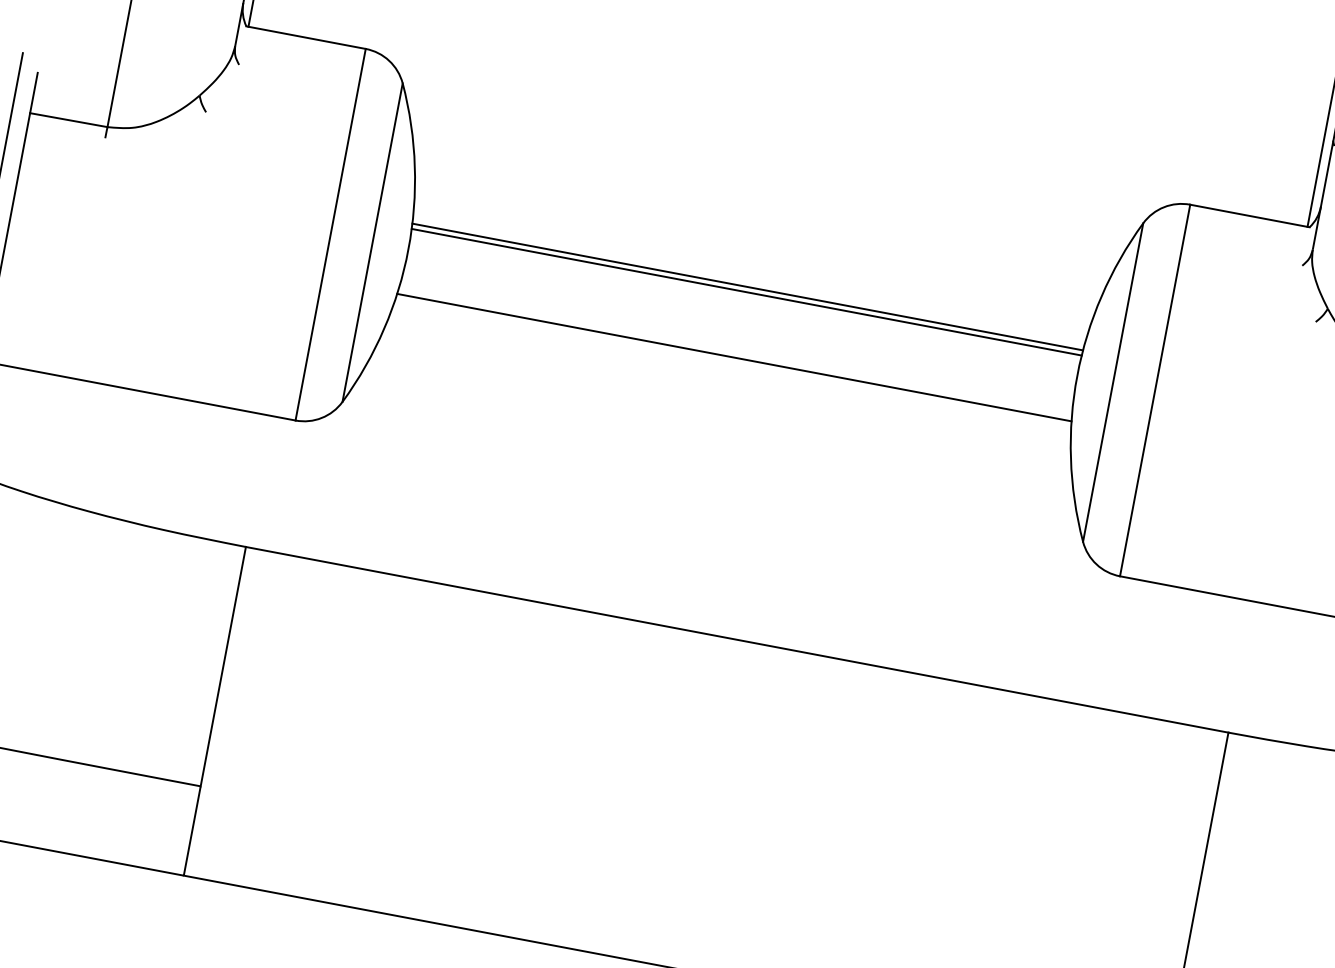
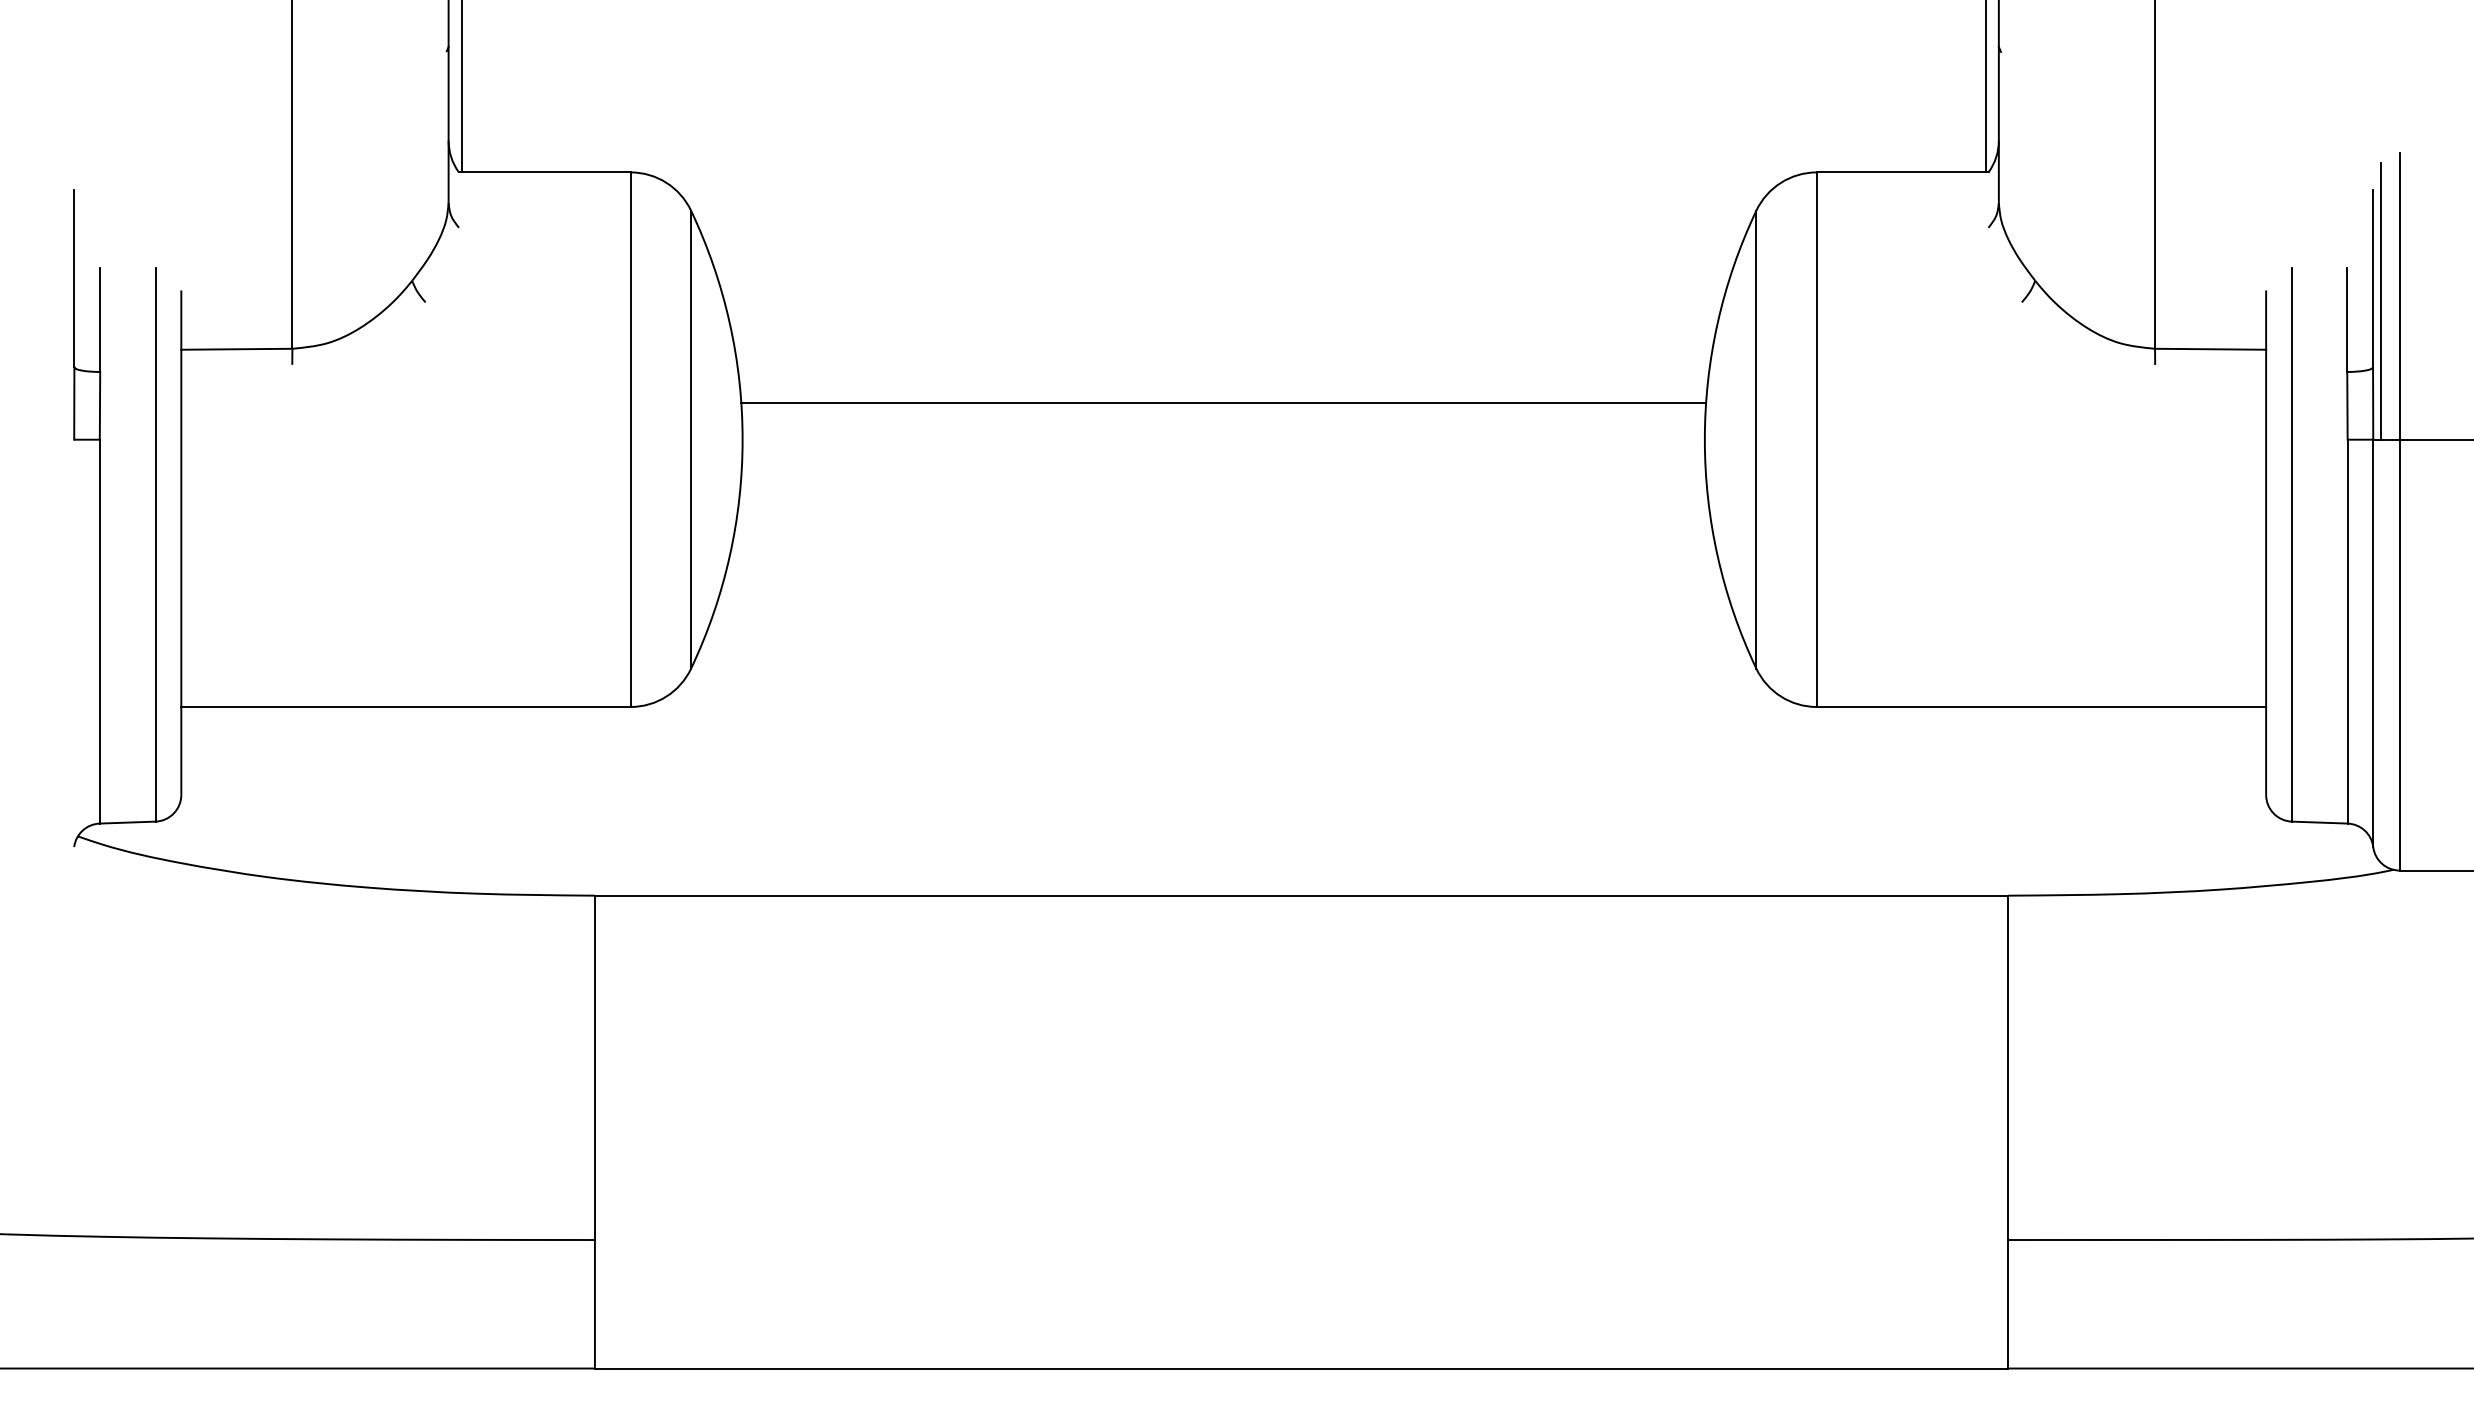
line: (746, 292) -> (1223, 410), removed
line: (734, 357) -> (1223, 504), removed

